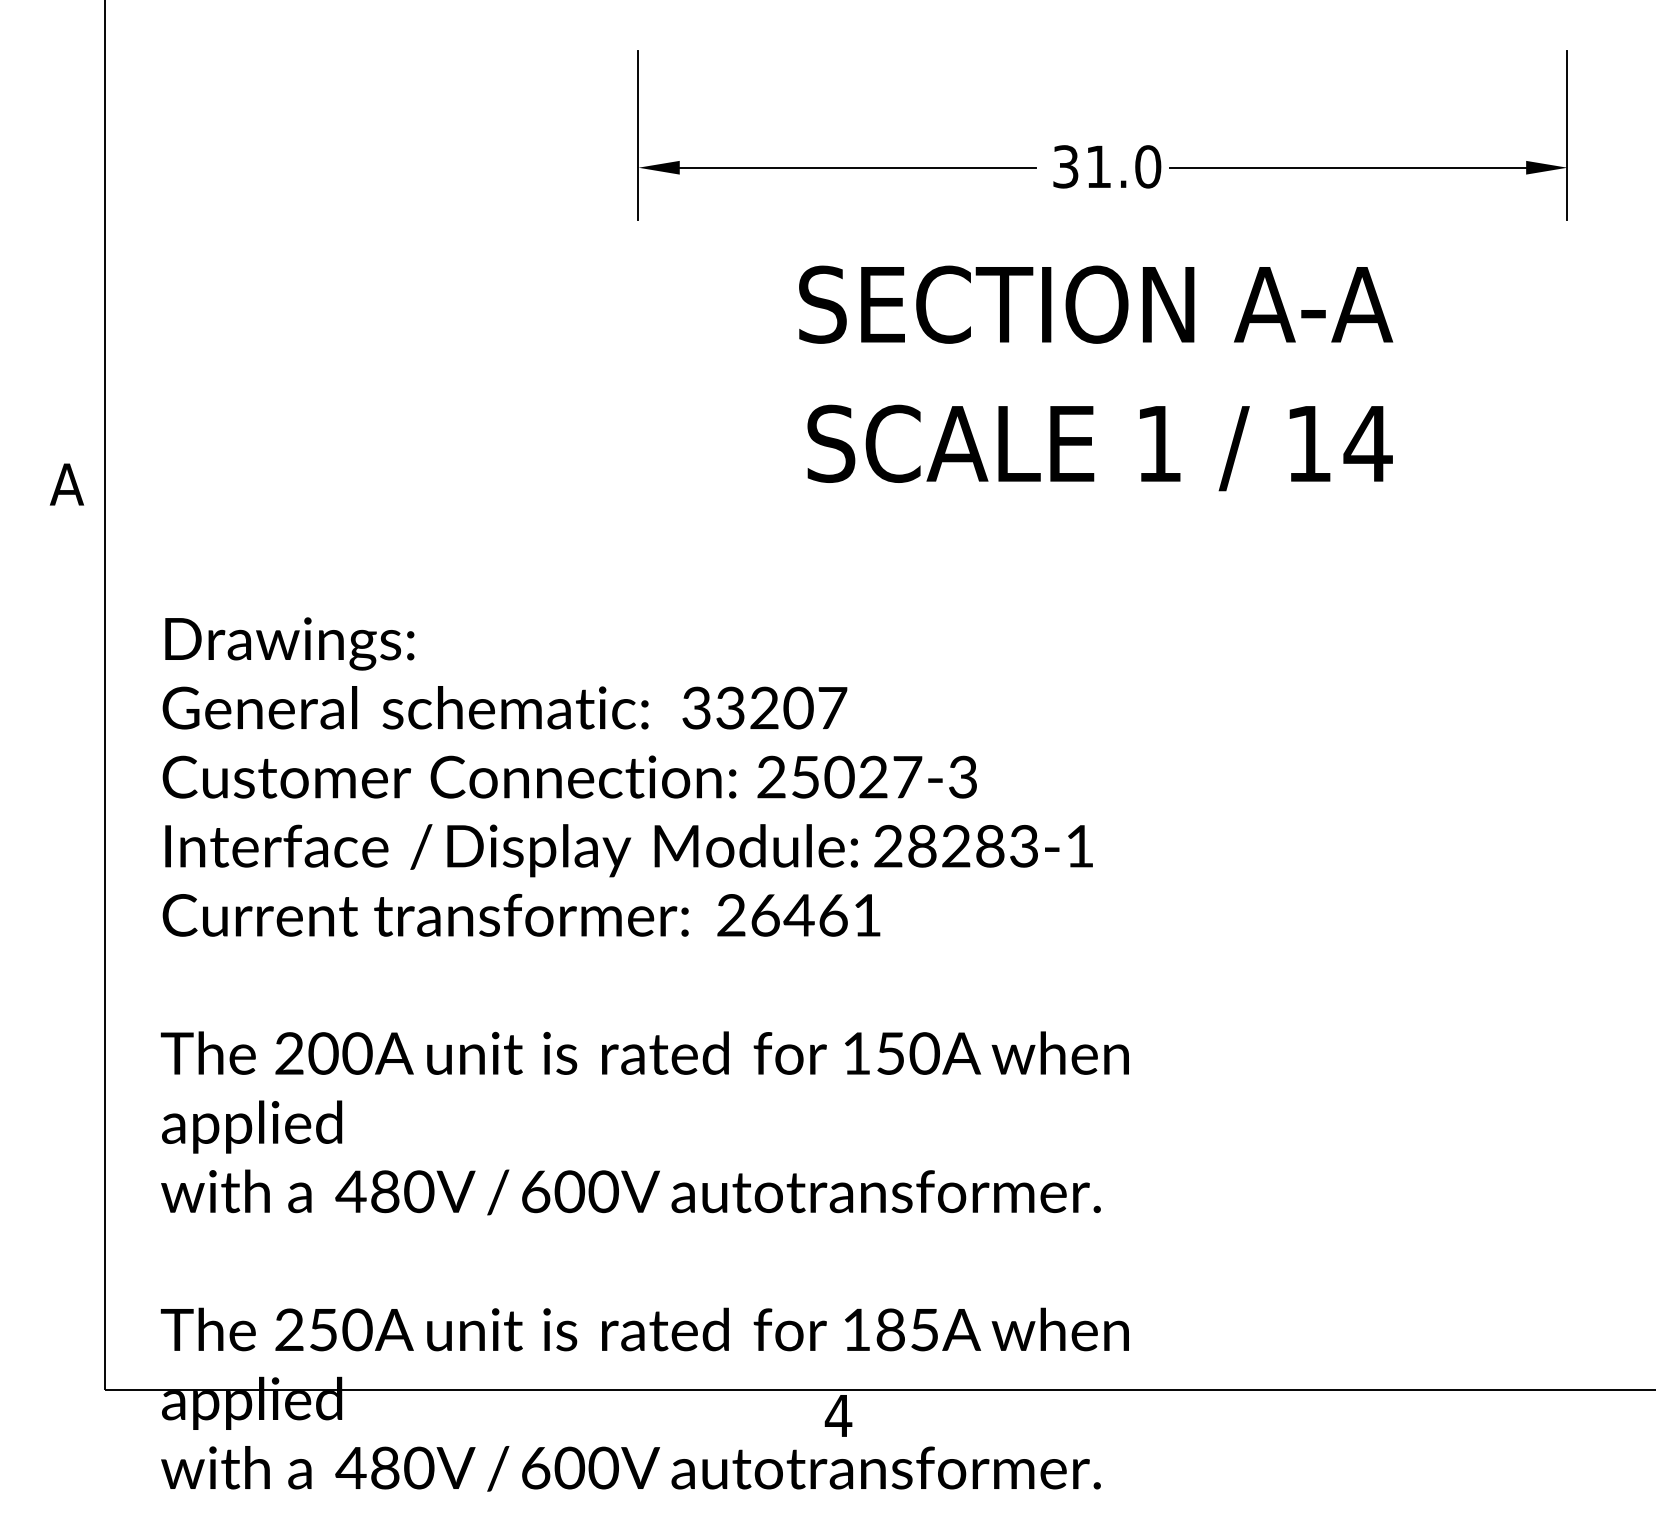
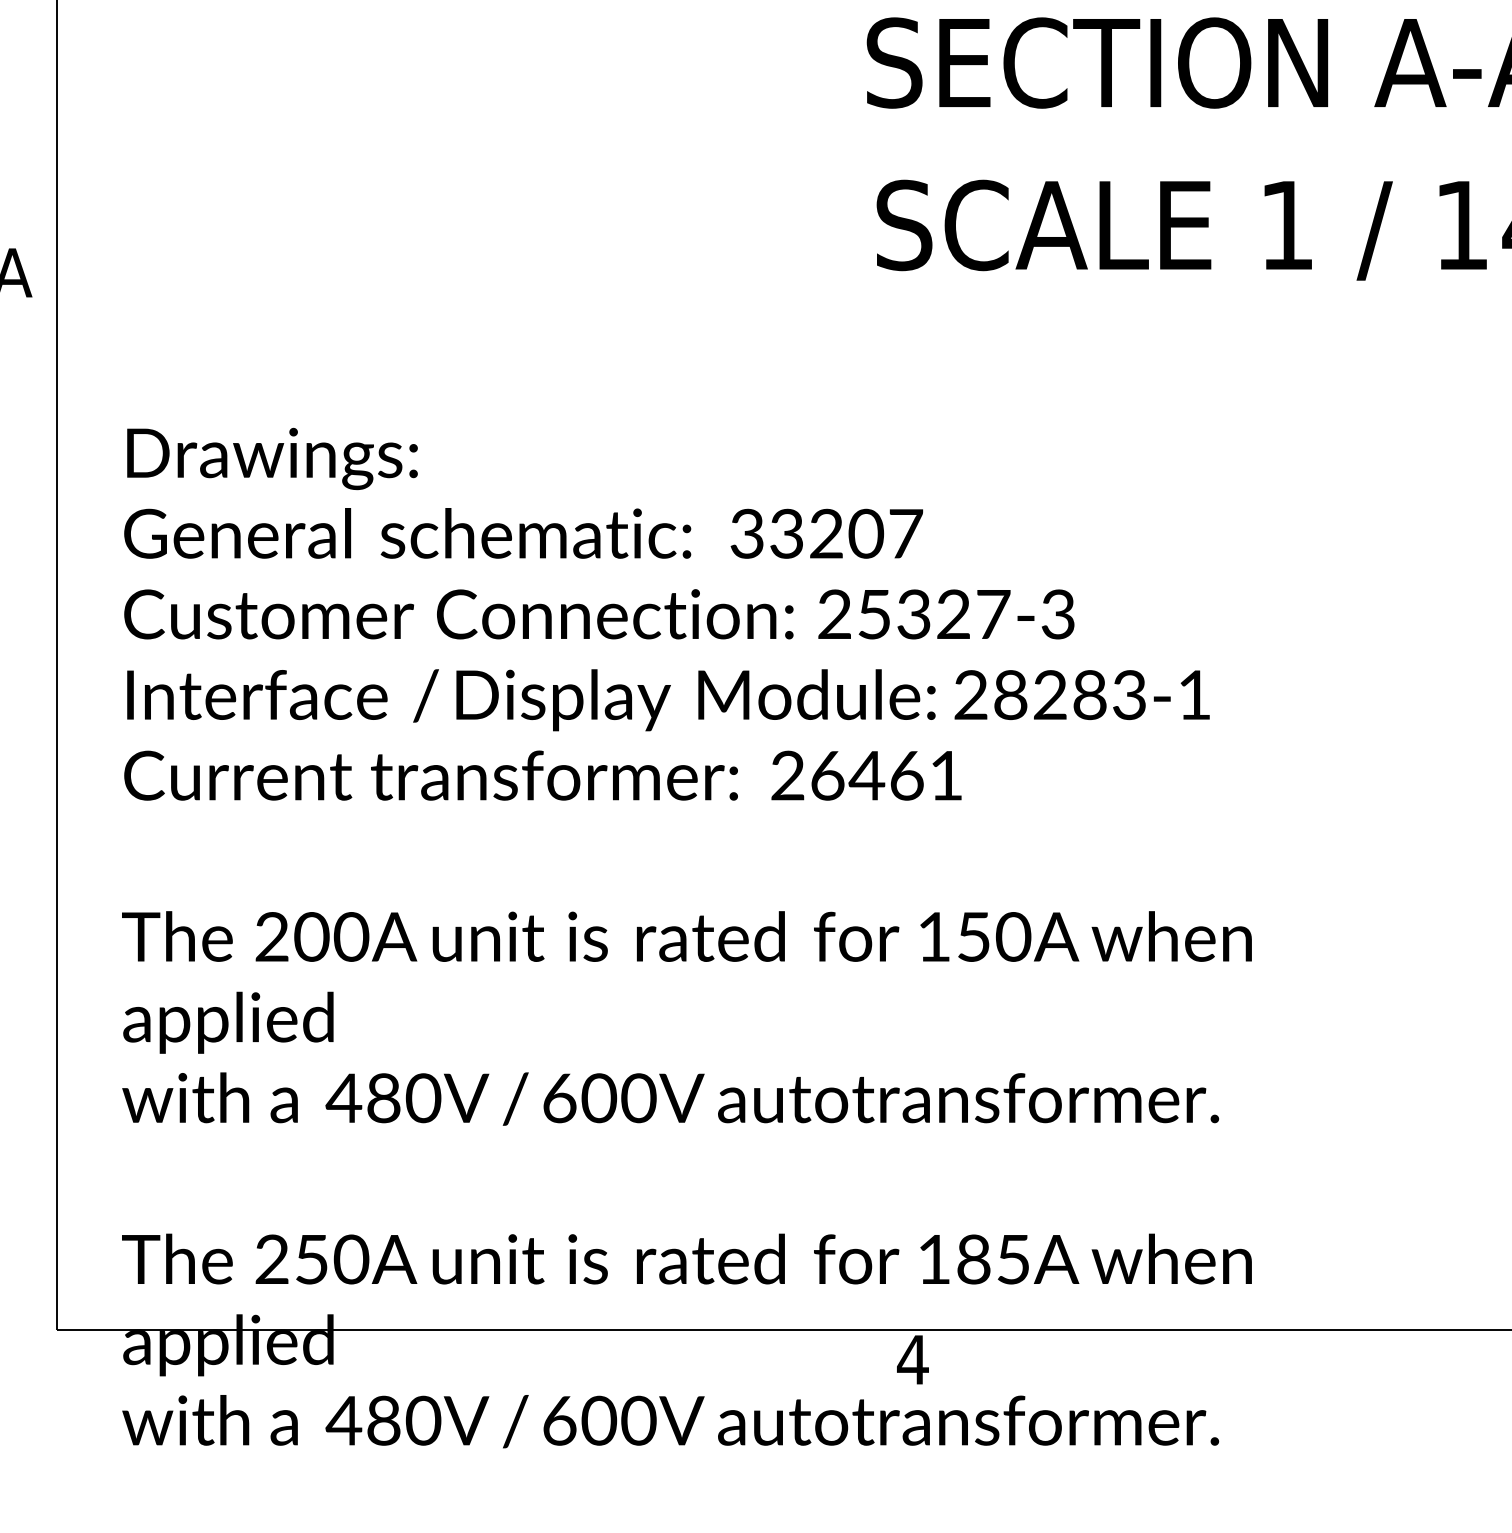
text: (839, 777) -> (914, 614), 25027-3 -> 25327-3

